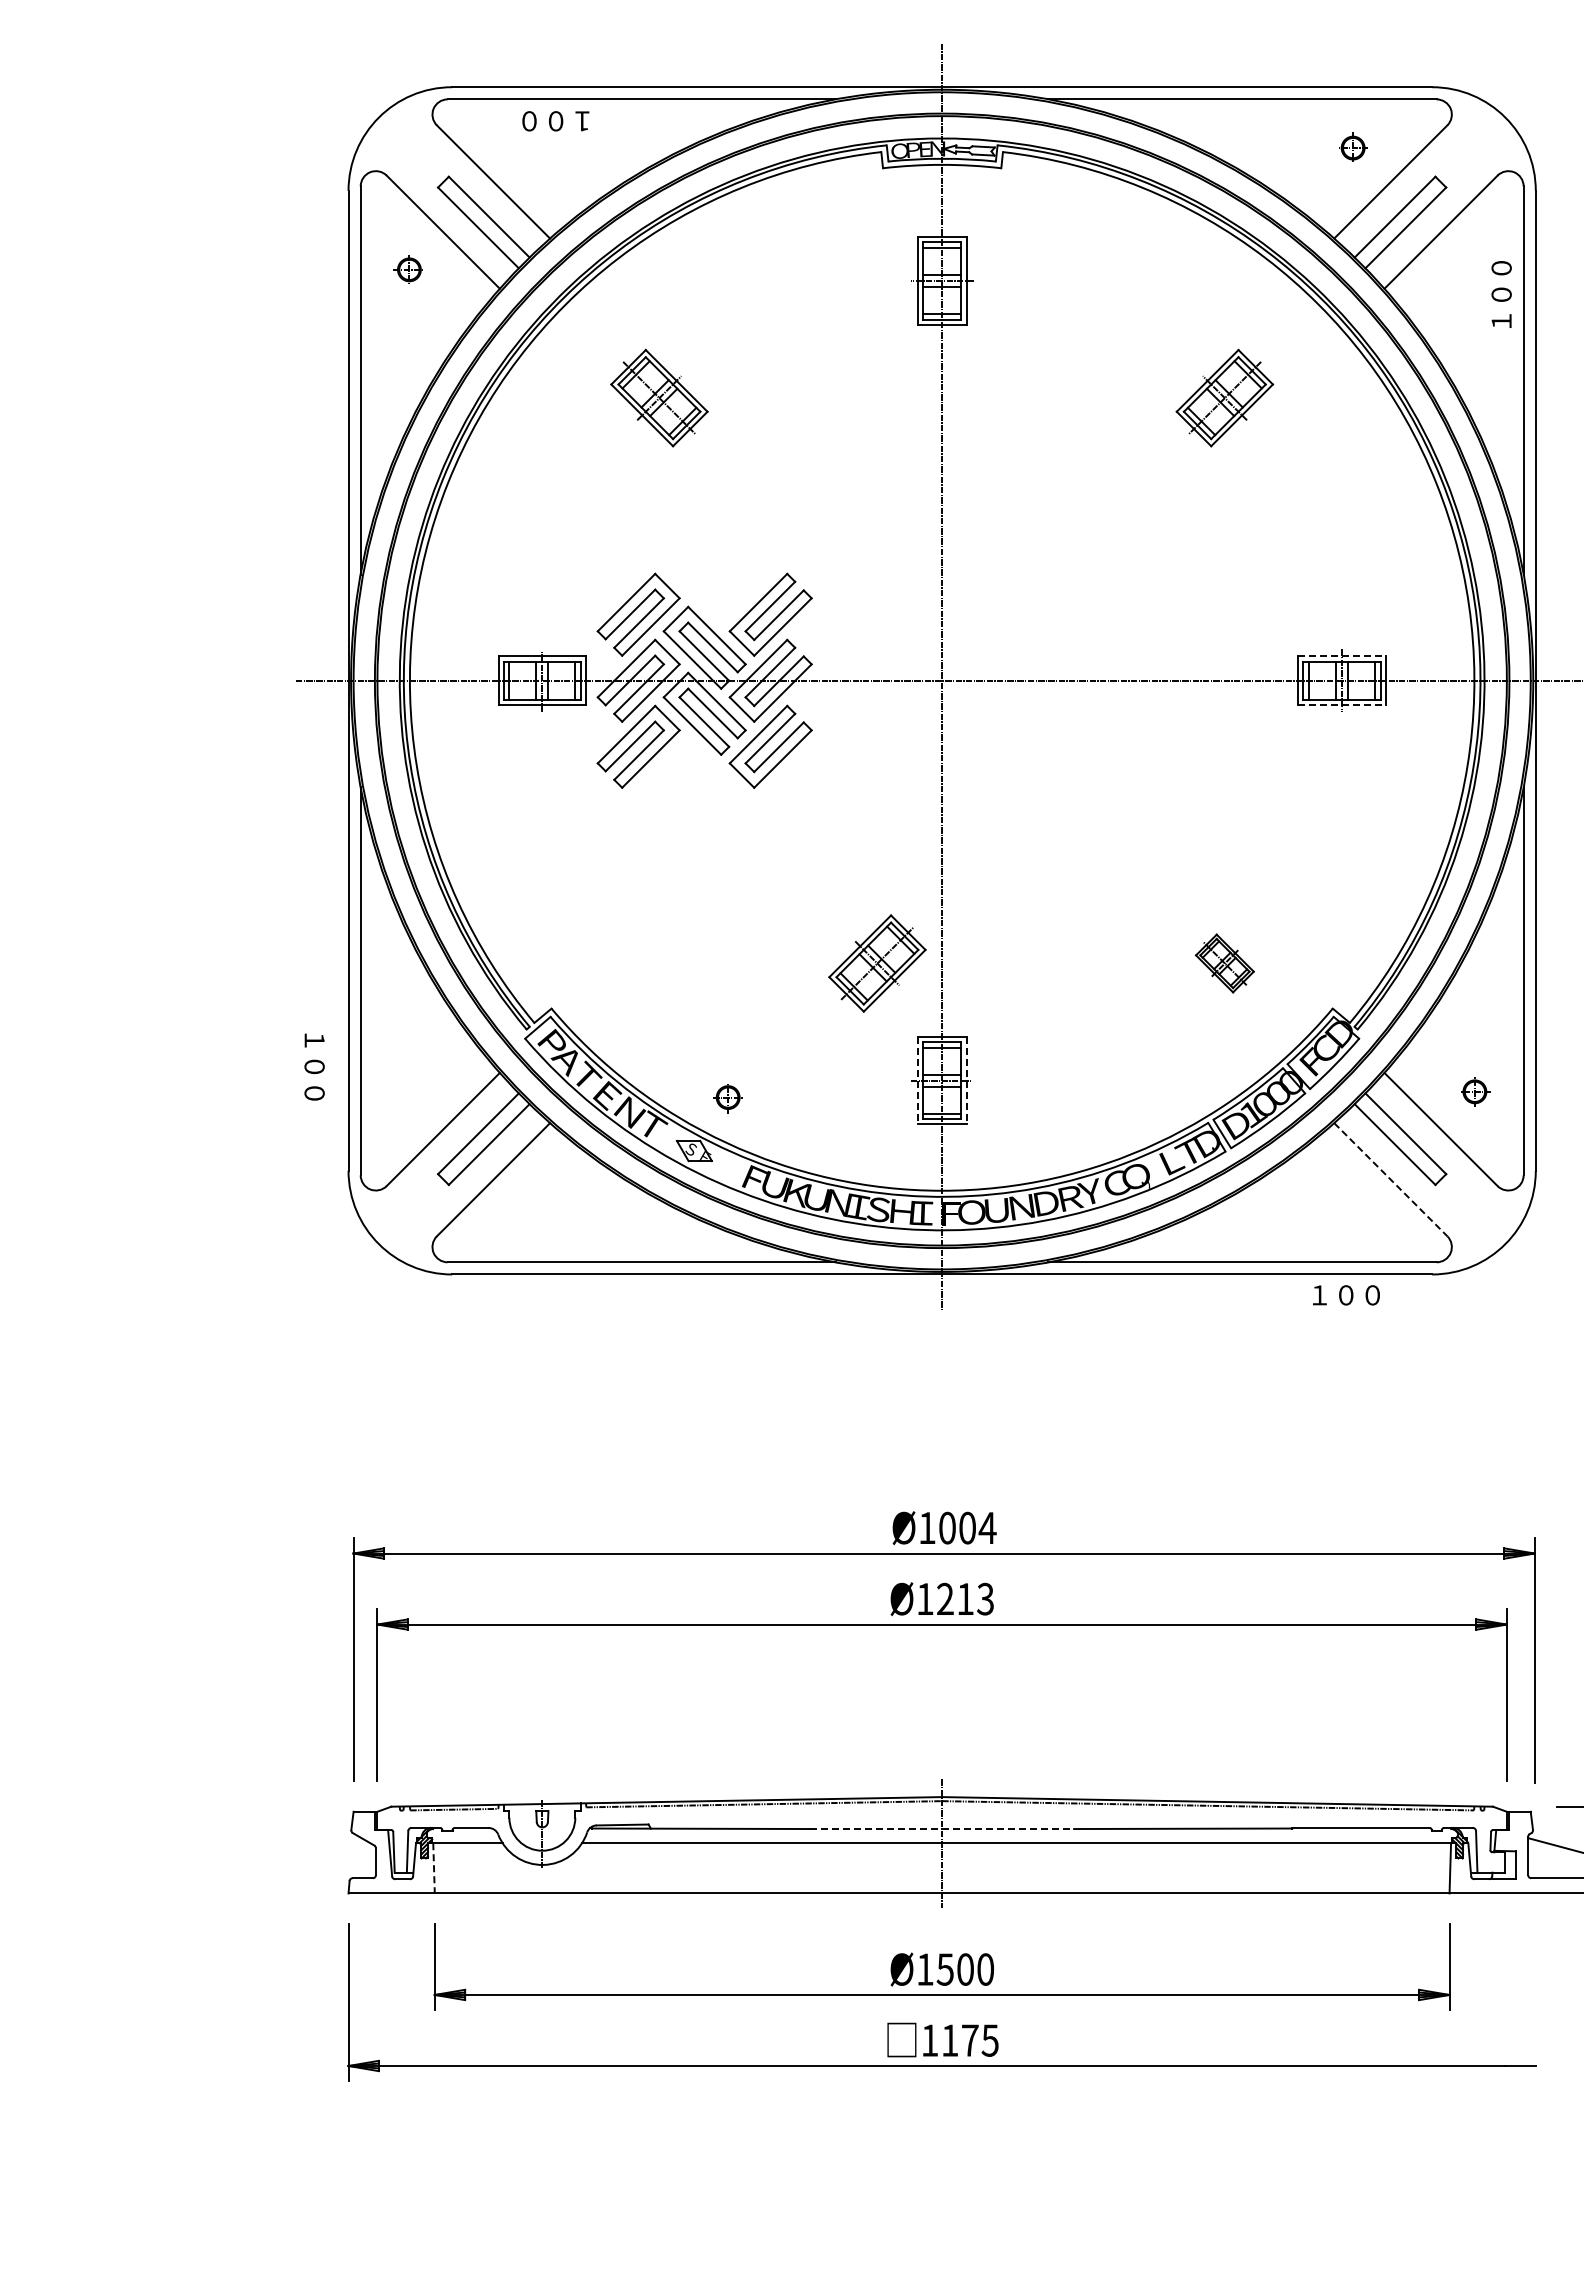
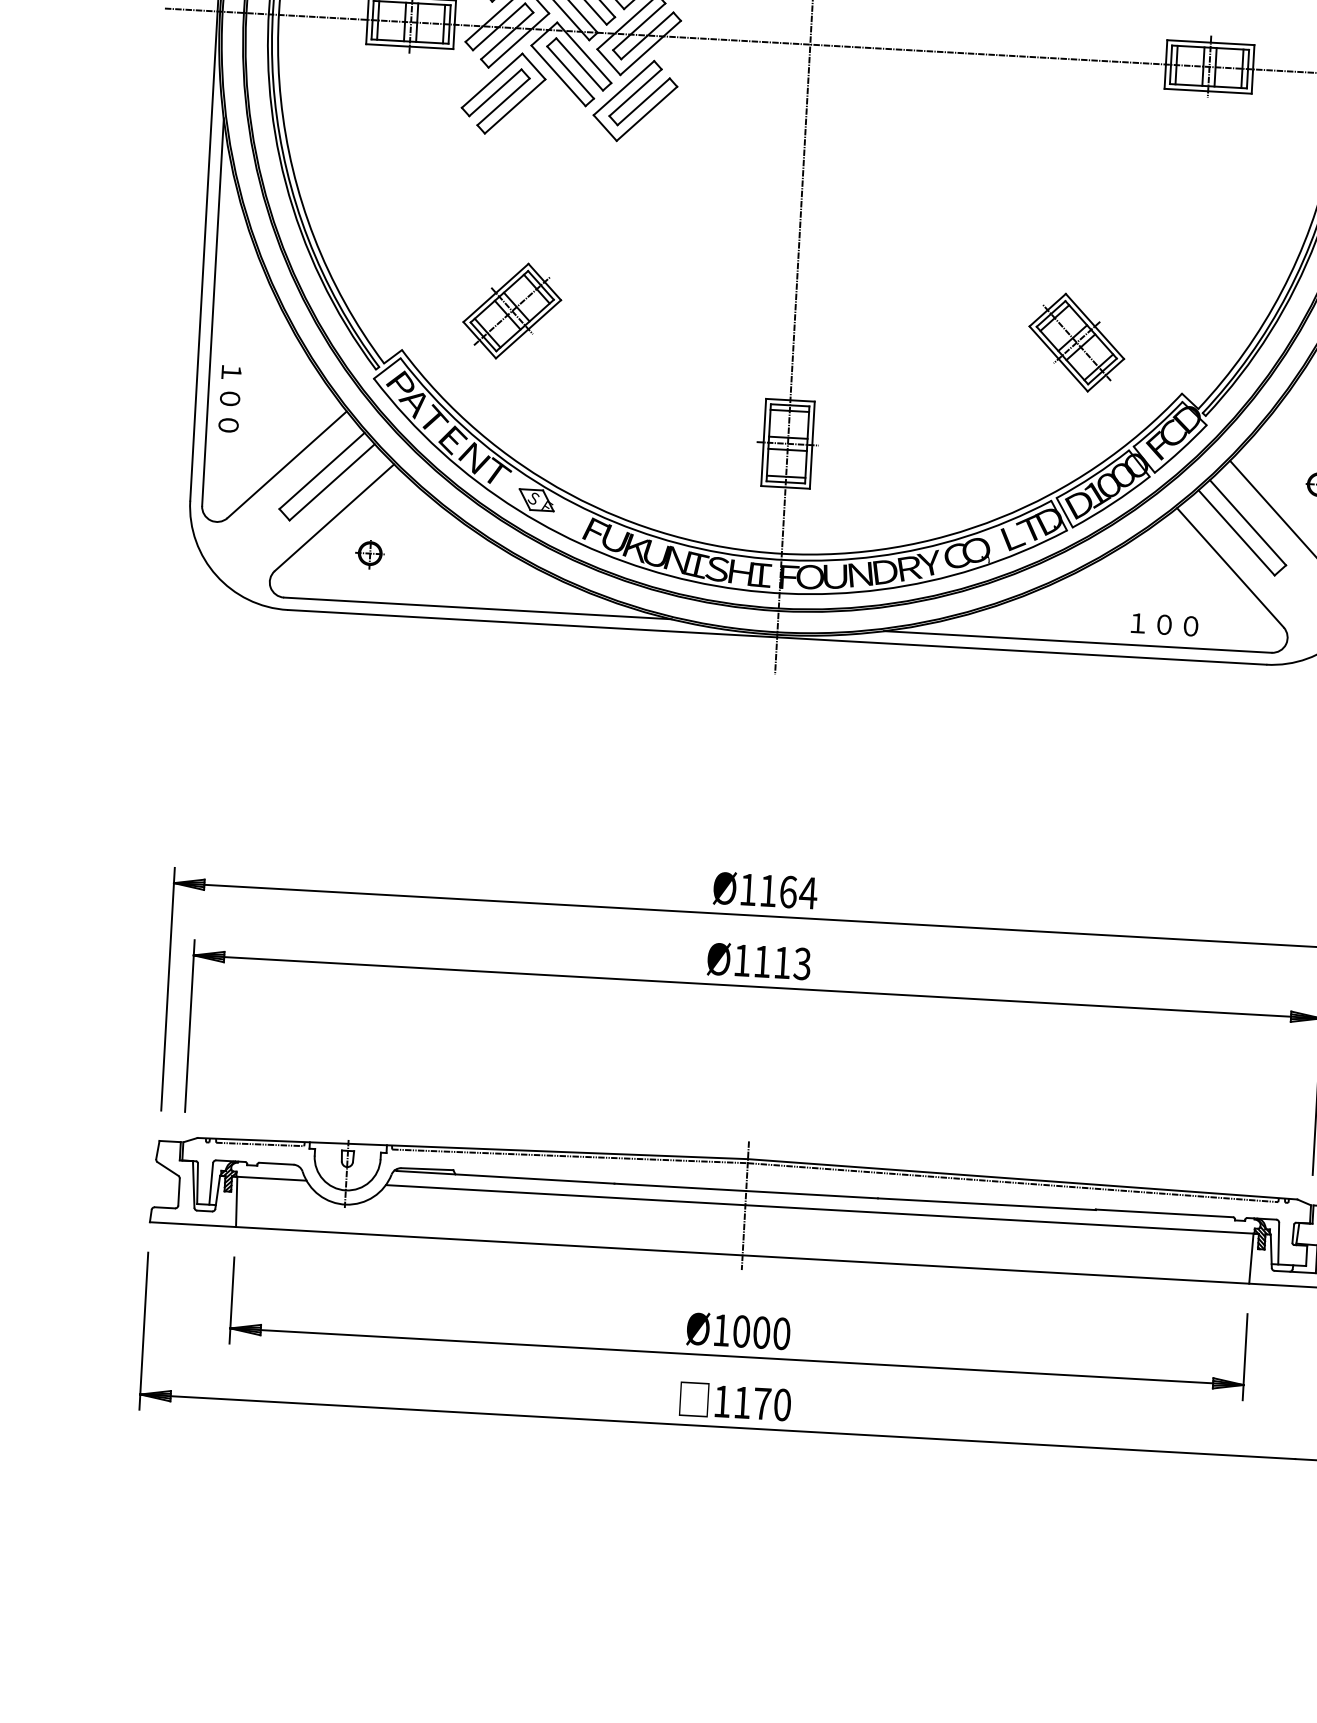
line: (1341, 656) -> (1210, 42), dashed -> solid
line: (1341, 705) -> (1207, 91), dashed -> solid
part: (877, 963) -> (512, 311), moved
part: (1224, 963) -> (1076, 342), size x1.67
text: (314, 1066) -> (229, 398), moved
line: (917, 1080) -> (763, 442), dashed -> solid
line: (966, 1080) -> (812, 445), dashed -> solid
part: (727, 1098) -> (369, 554), moved
line: (1391, 1180) -> (1231, 568), dashed -> solid
text: (1346, 1295) -> (1164, 624), moved
text: (957, 1527) -> (778, 890), Ø1004 -> Ø1164
text: (945, 1598) -> (762, 961), Ø1213 -> Ø1113
line: (942, 1829) -> (746, 1191), dashed -> solid
line: (434, 1868) -> (237, 1202), dashed -> solid
text: (944, 1969) -> (740, 1331), Ø1500 -> Ø1000
text: (989, 2040) -> (781, 1404), 1175 -> 1170

